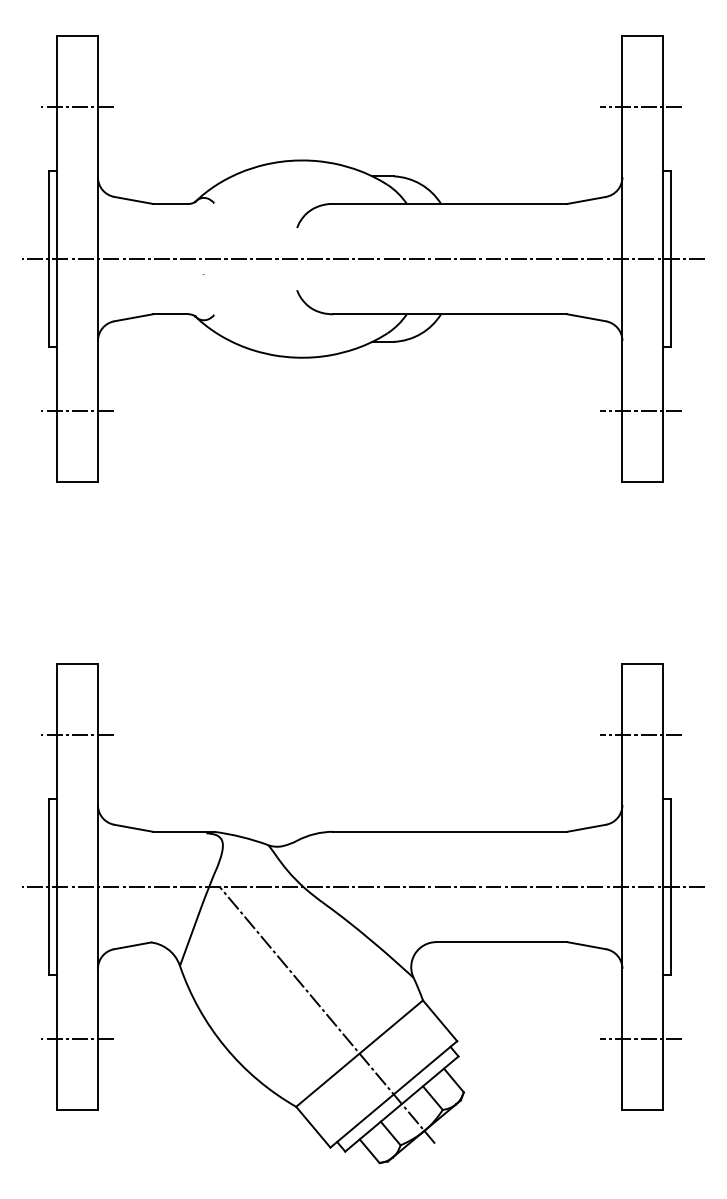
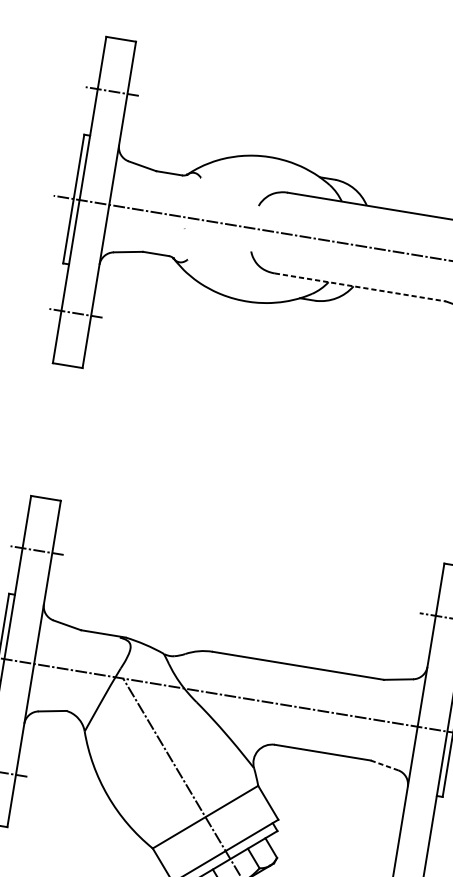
line: (450, 314) -> (360, 287), solid -> dashed
line: (586, 945) -> (384, 765), solid -> dashed
line: (641, 1038) -> (413, 839), removed

